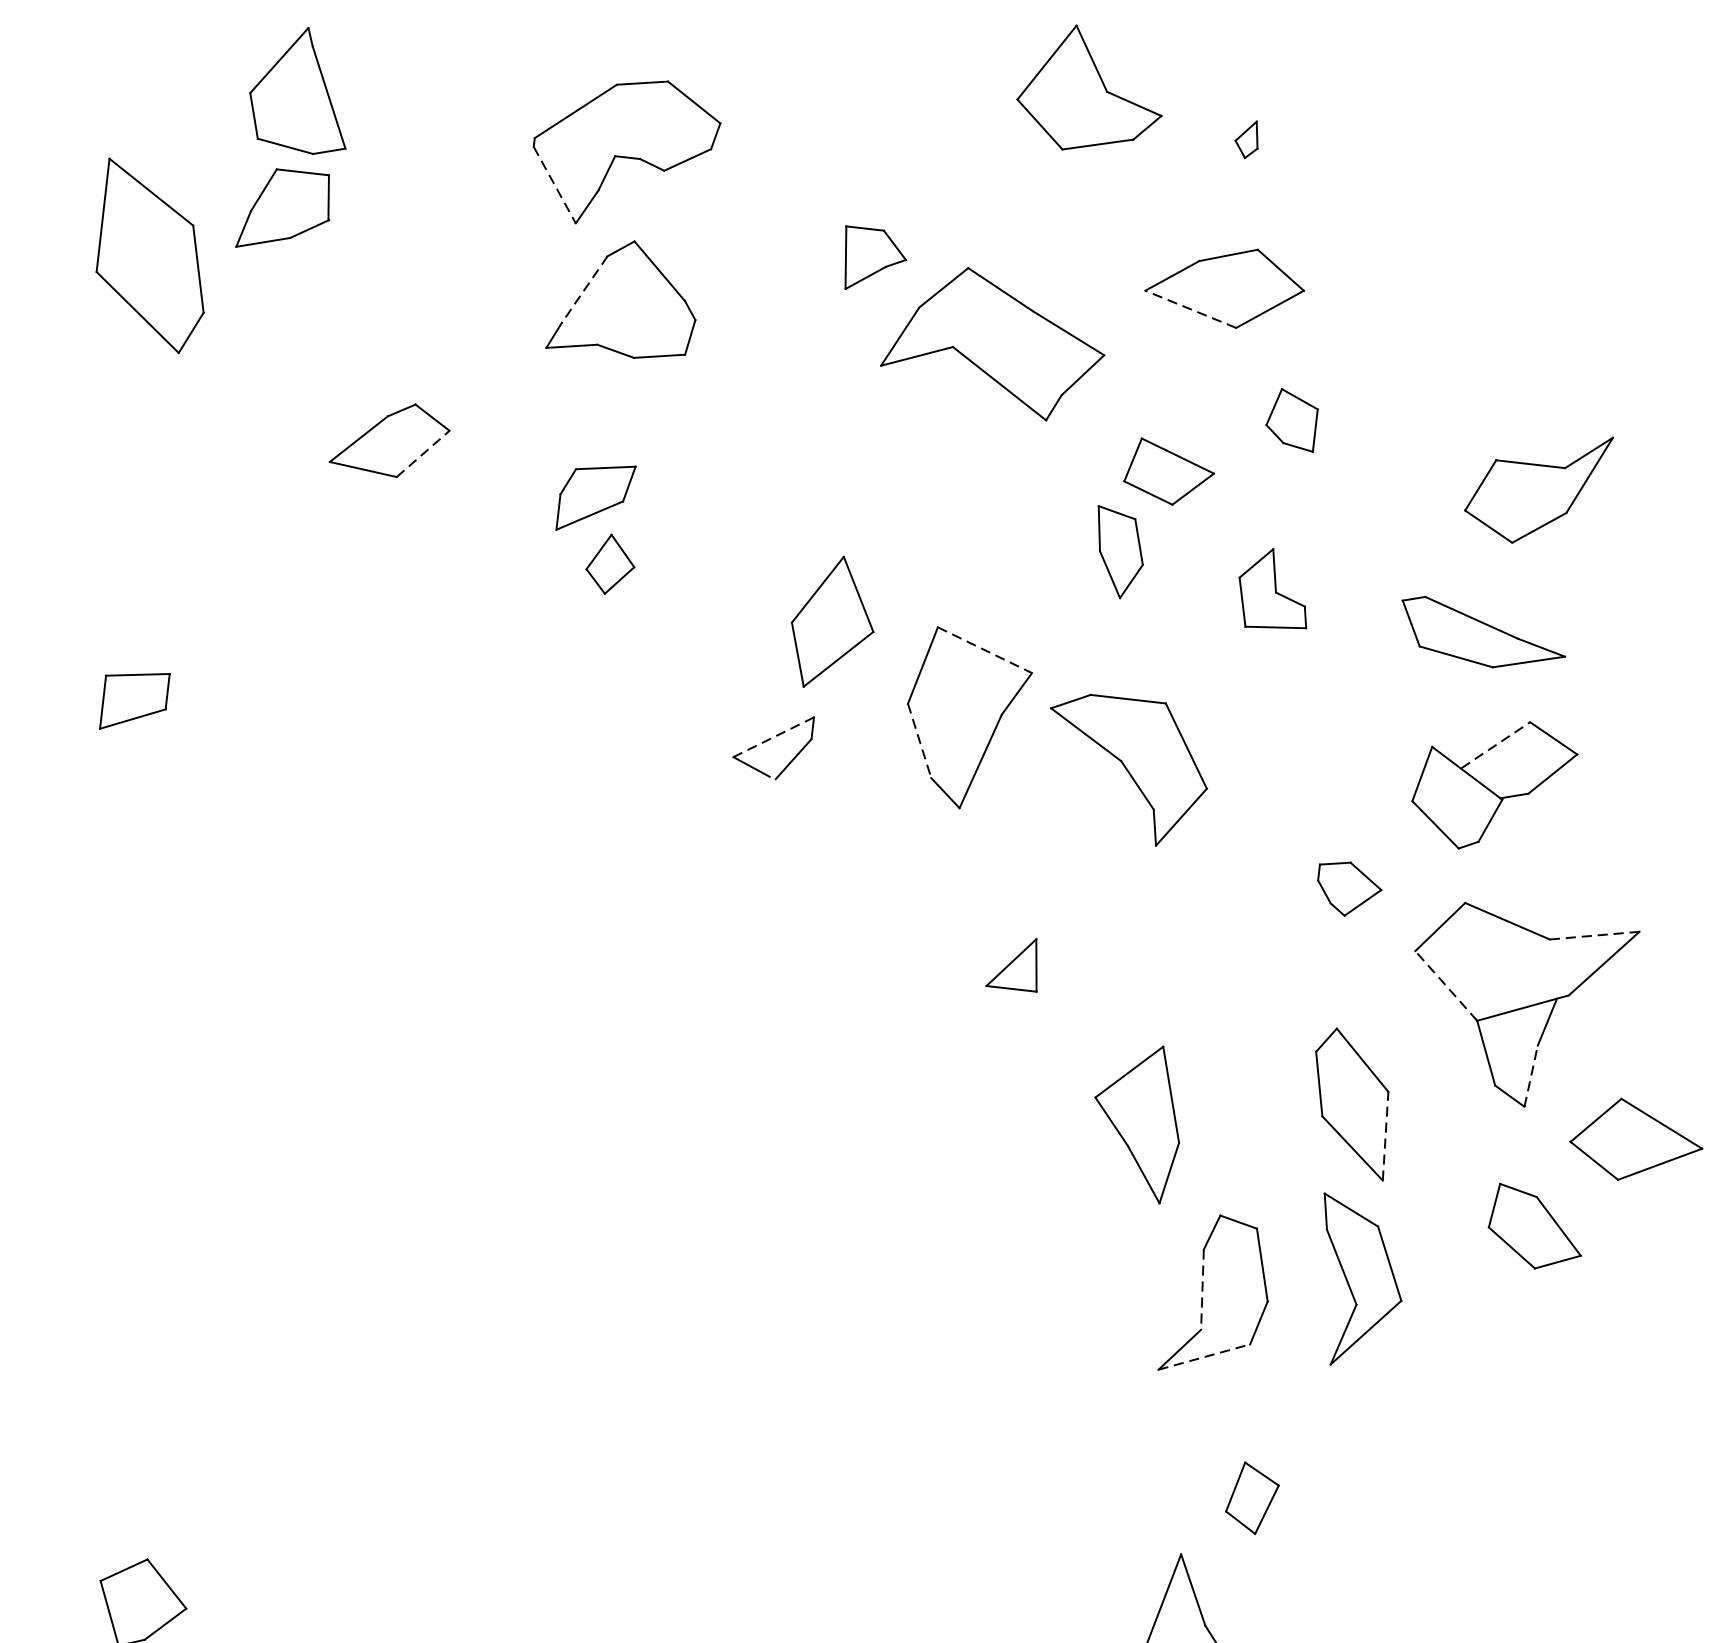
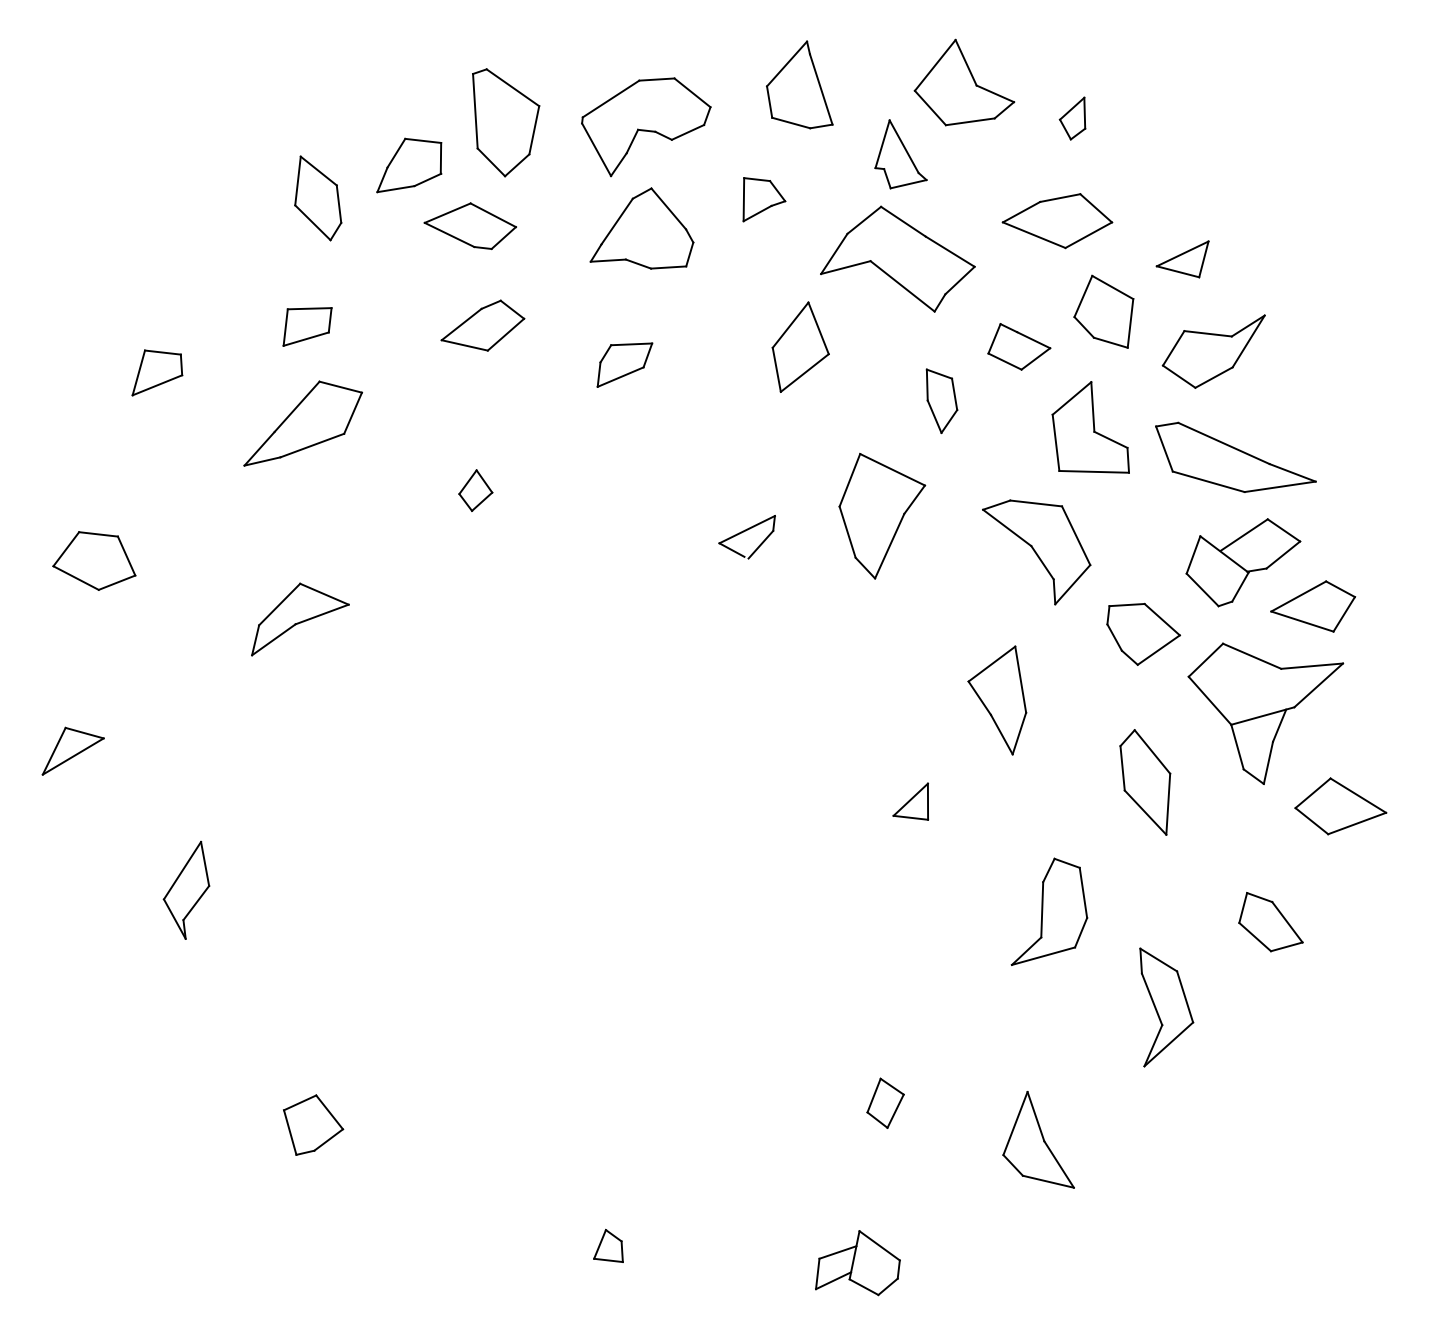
part: (297, 90) -> (799, 84), moved
part: (1246, 139) -> (1072, 118), size x1.67
part: (423, 145) -> (506, 122), added
line: (554, 186) -> (596, 150), dashed -> solid
part: (996, 192) -> (900, 154), added
part: (150, 256) -> (318, 198), size x0.62
part: (875, 257) -> (764, 199), moved
line: (585, 289) -> (617, 221), dashed -> solid
part: (370, 295) -> (469, 225), added
line: (1191, 309) -> (1034, 235), dashed -> solid
part: (1406, 344) -> (1182, 259), added
part: (1291, 420) -> (1103, 311), size x1.67
line: (423, 453) -> (506, 334), dashed -> solid
part: (1538, 489) -> (1213, 351), moved
part: (1119, 552) -> (941, 401), moved
part: (609, 564) -> (475, 490), moved
part: (127, 582) -> (302, 423), added
part: (1272, 588) -> (1090, 427), size x1.67
part: (832, 620) -> (800, 346), moved
part: (1483, 630) -> (1235, 456), size x1.43
line: (986, 649) -> (893, 469), dashed -> solid
part: (134, 700) -> (307, 326), moved
line: (774, 737) -> (747, 529), dashed -> solid
line: (919, 741) -> (847, 532), dashed -> solid
line: (1496, 744) -> (1244, 534), dashed -> solid
part: (1128, 770) -> (1036, 552), moved
part: (1596, 848) -> (1313, 606), added
part: (124, 867) -> (300, 619), added
part: (1349, 888) -> (1143, 633), size x1.67
line: (1595, 936) -> (1312, 666), dashed -> solid
part: (1011, 965) -> (910, 801), moved
line: (1445, 985) -> (1209, 700), dashed -> solid
line: (1531, 1075) -> (1268, 762), dashed -> solid
part: (1137, 1125) -> (997, 700), moved
line: (1385, 1136) -> (1168, 804), dashed -> solid
part: (1534, 1226) -> (1270, 922), moved
part: (1362, 1279) -> (1166, 1007), moved
line: (1202, 1289) -> (1042, 909), dashed -> solid
line: (1204, 1357) -> (1043, 956), dashed -> solid
part: (1252, 1497) -> (885, 1102), moved

